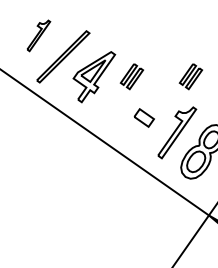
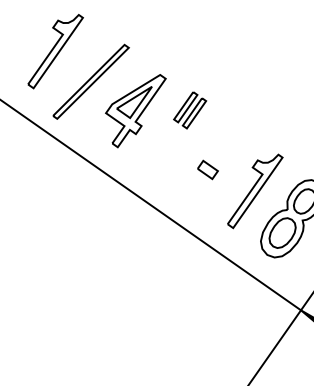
part: (38, 35) -> (55, 51), size x1.67
part: (190, 76) -> (274, 110), removed
part: (144, 117) -> (208, 169), size x0.71

